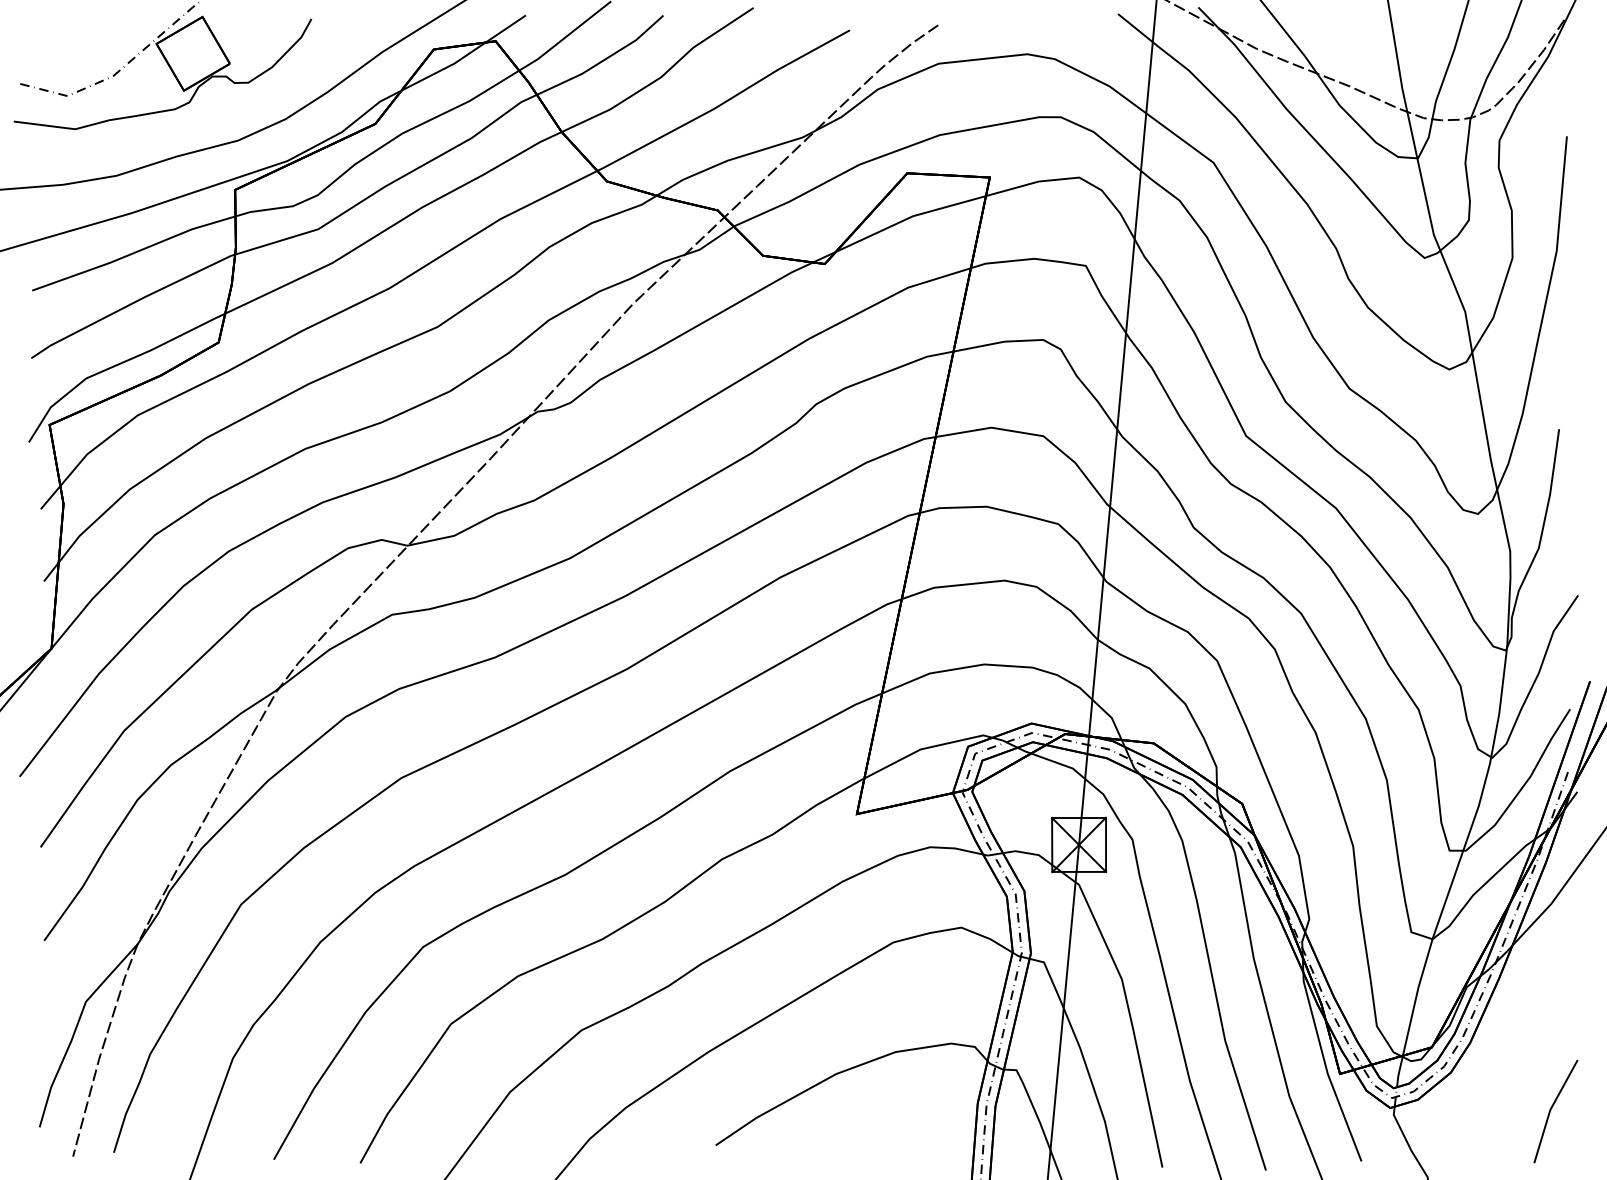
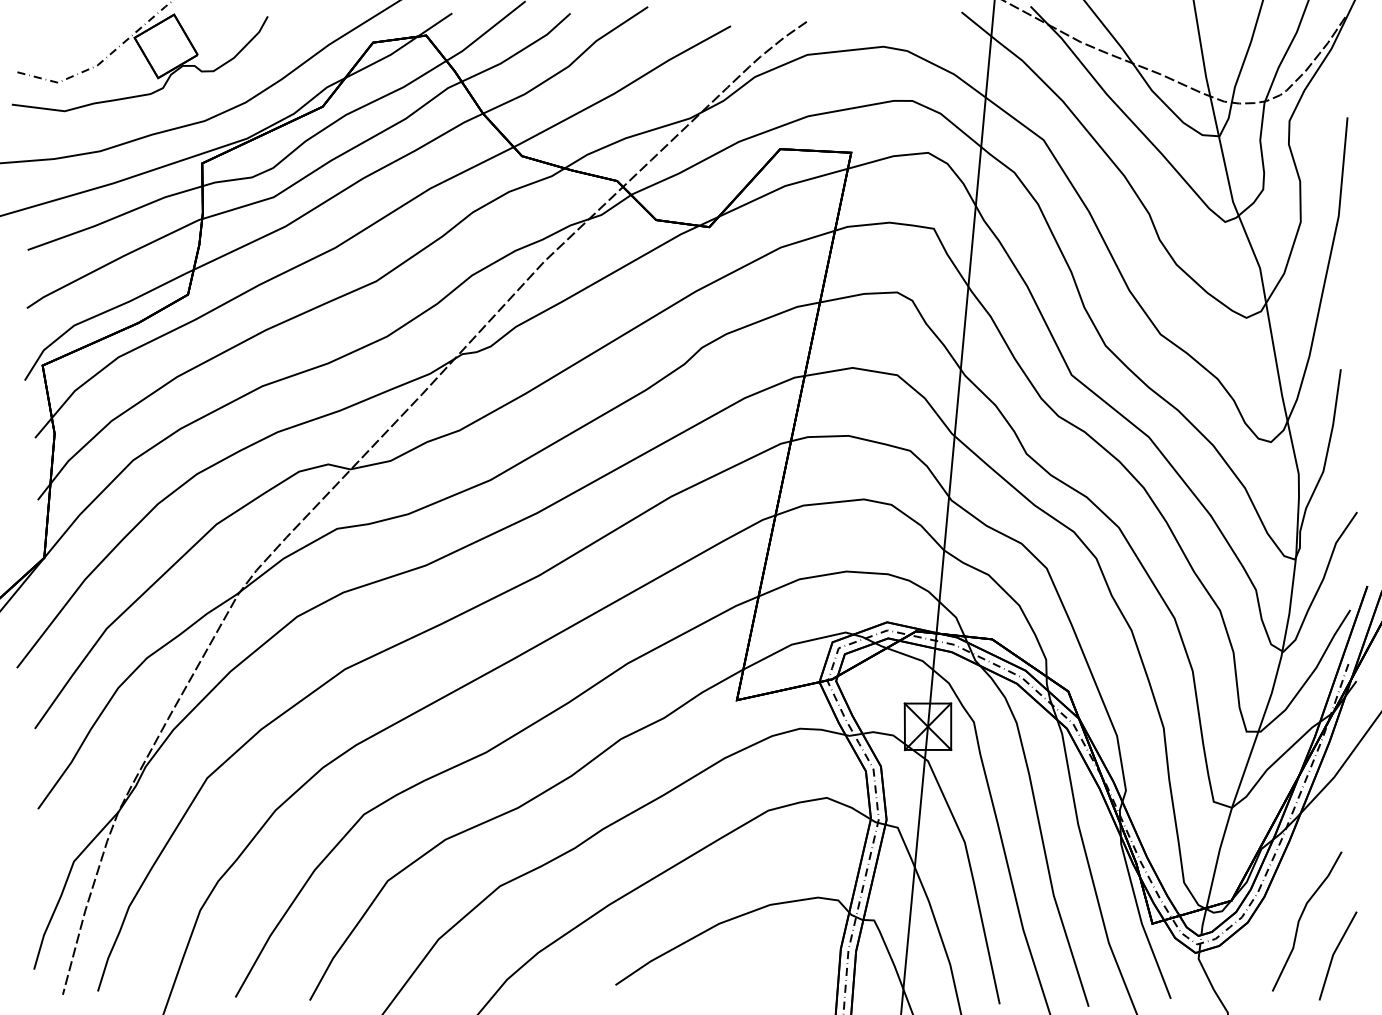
curve: (1512, 1068) -> (1300, 919), added

